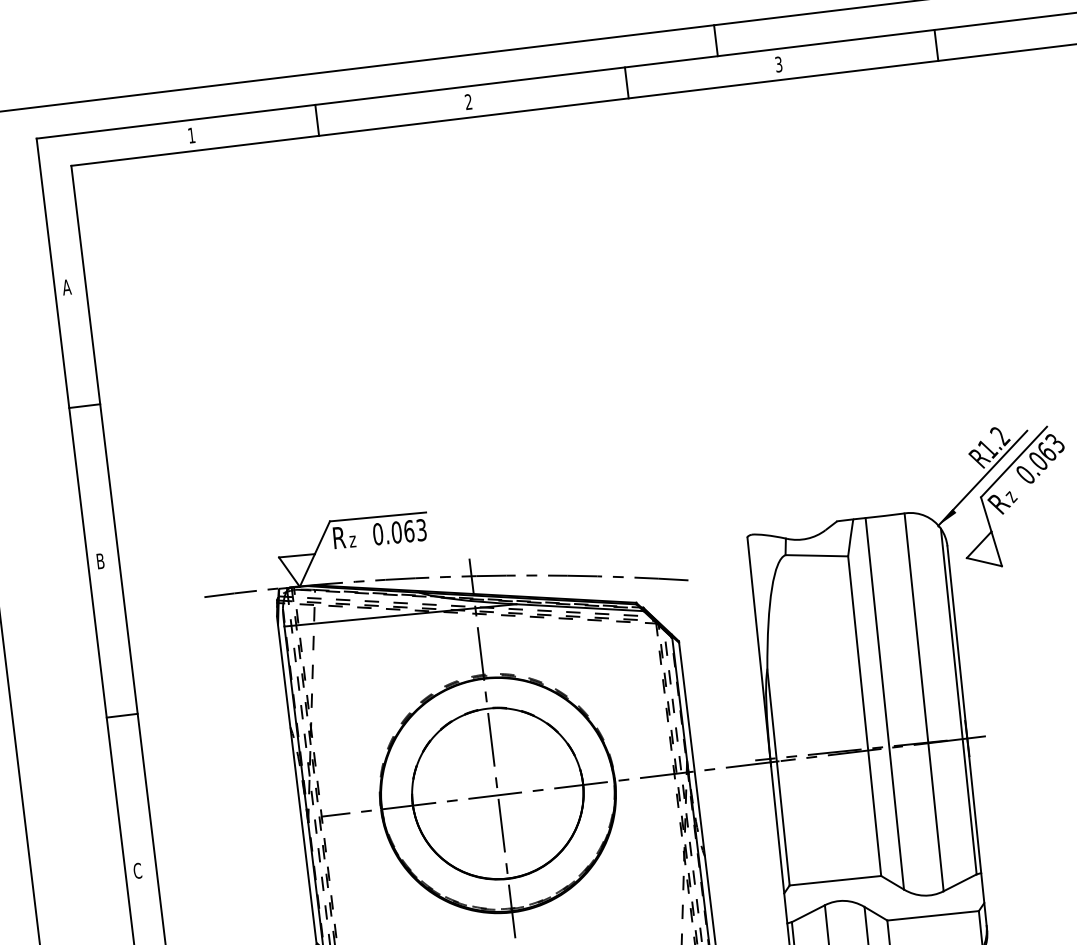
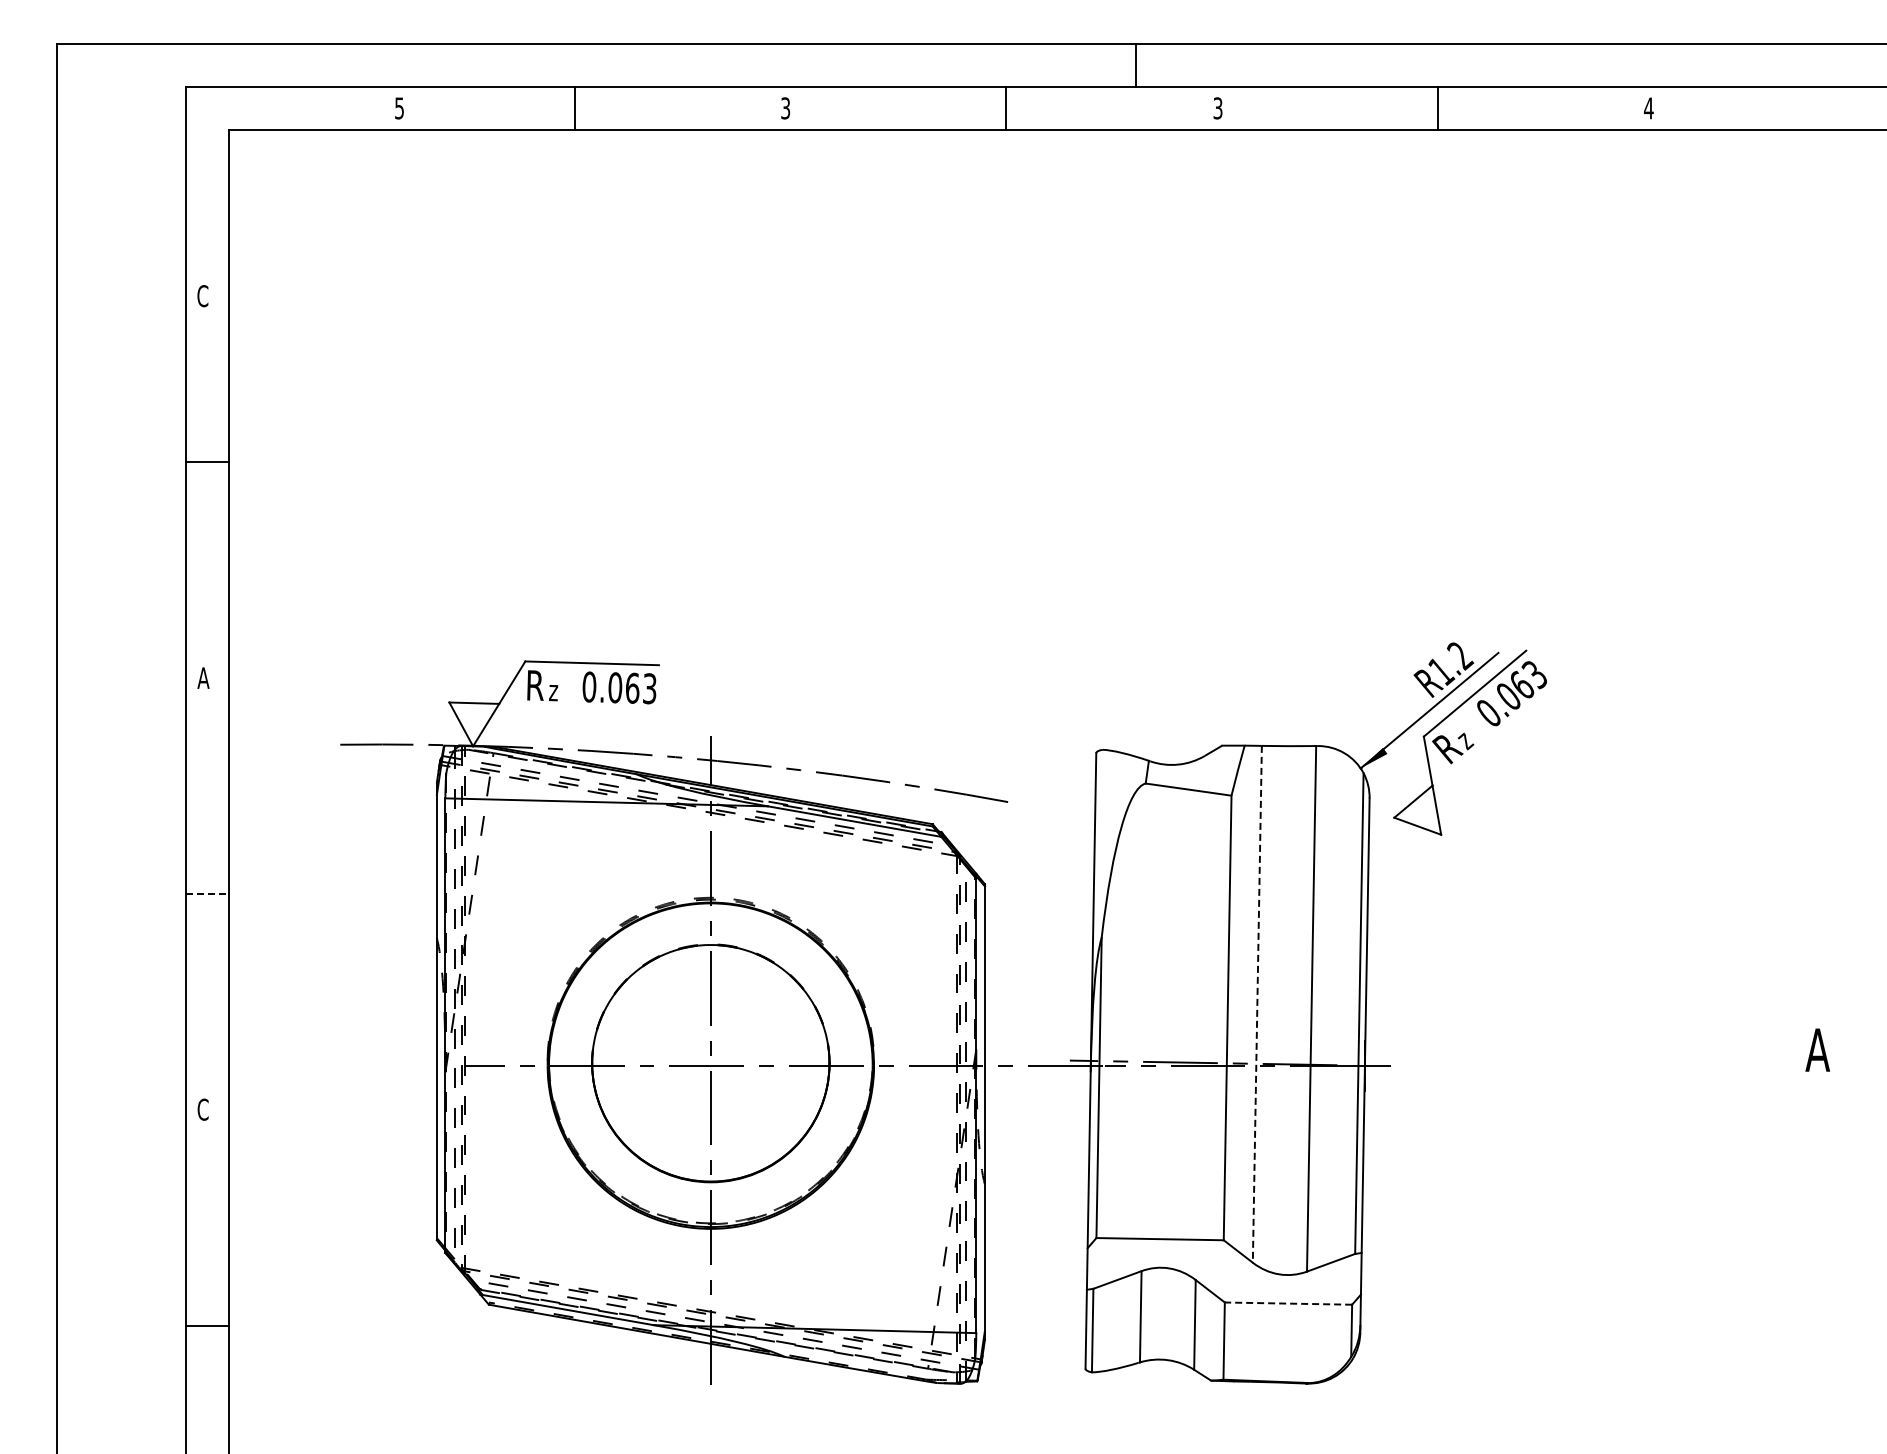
text: (468, 102) -> (785, 108), 2 -> 3
text: (191, 135) -> (399, 108), 1 -> 5
text: (66, 287) -> (202, 296), A -> C
text: (100, 560) -> (203, 677), B -> A
line: (884, 703) -> (1257, 1004), solid -> dashed
line: (122, 715) -> (207, 893), solid -> dashed
line: (933, 915) -> (1288, 1303), solid -> dashed

